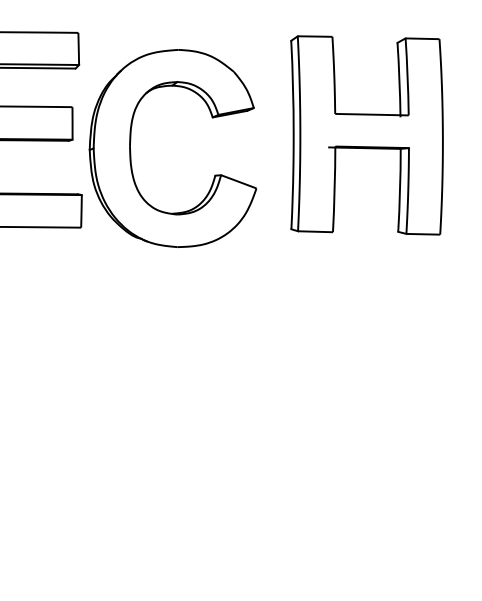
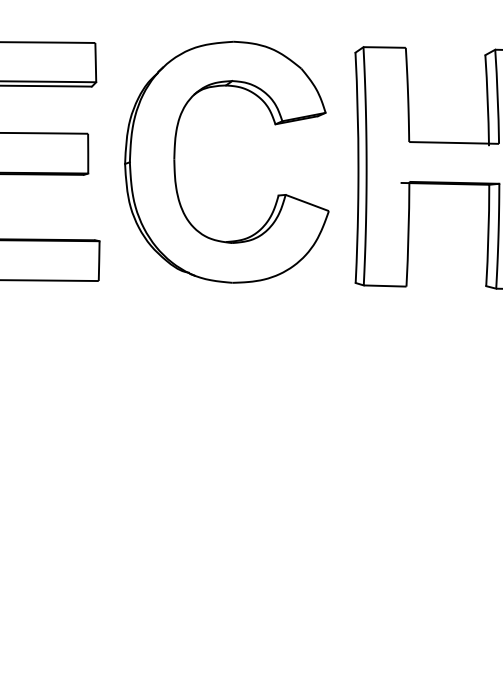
part: (131, 151) -> (176, 165), moved

